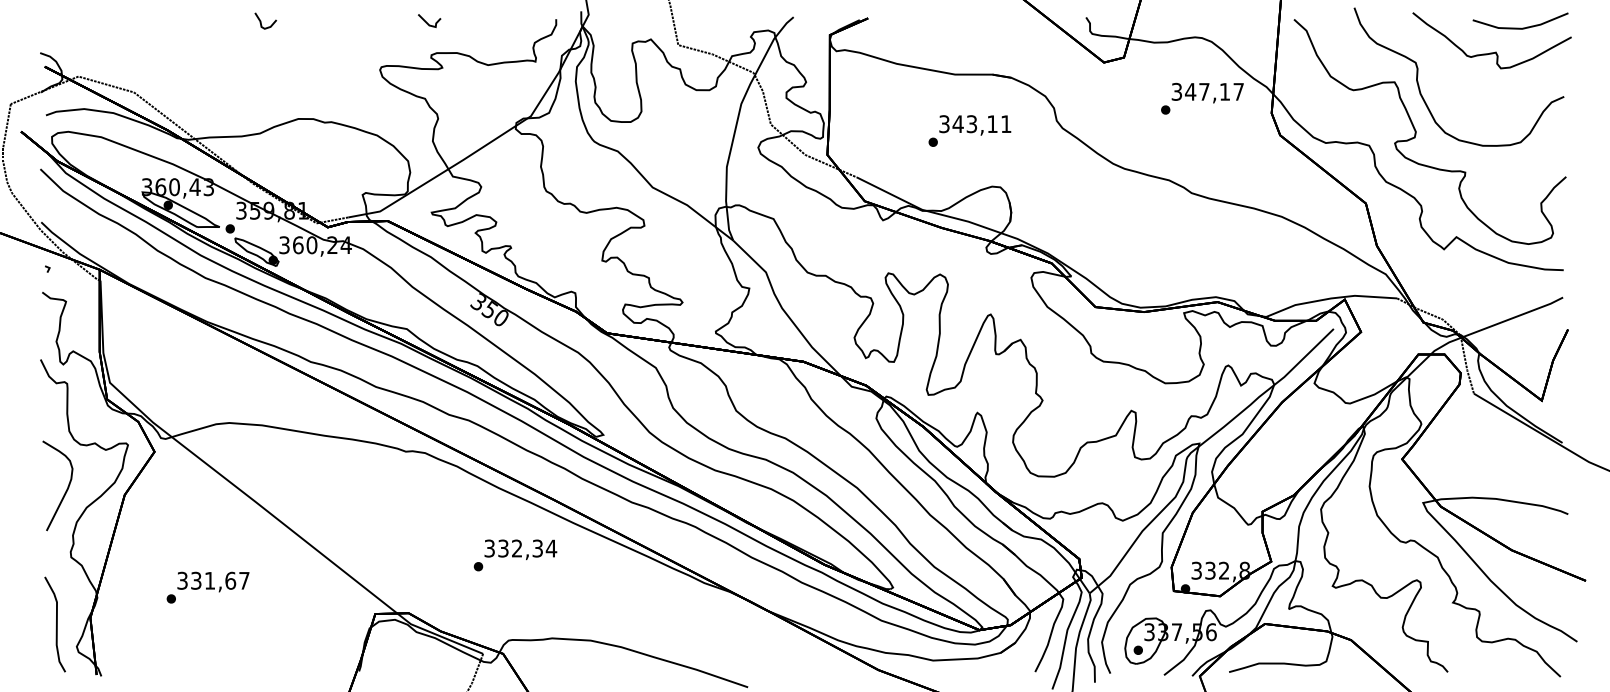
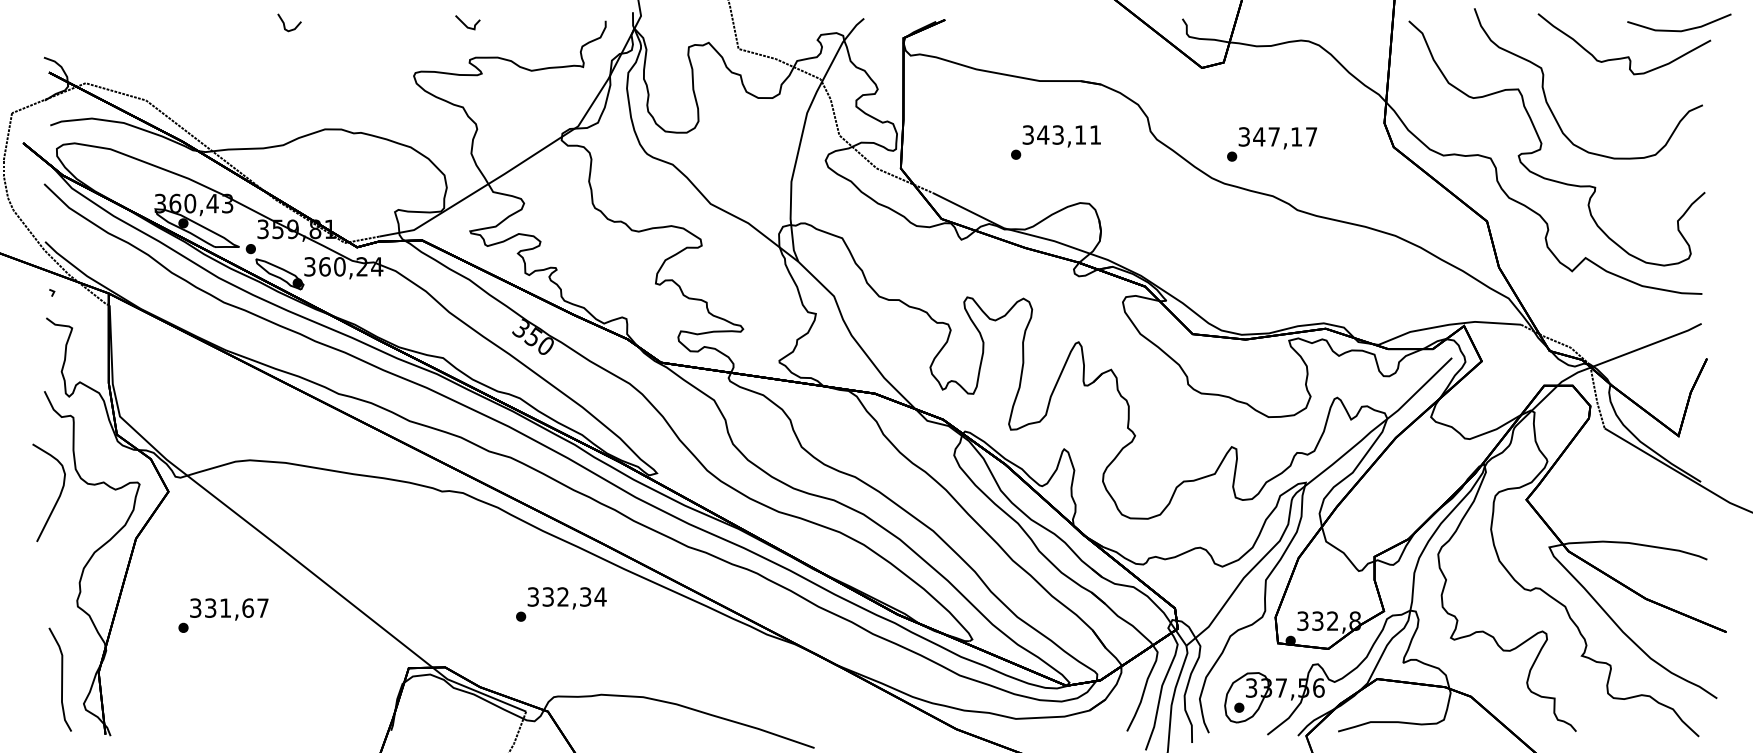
part: (1520, 27) -> (1679, 29), moved
text: (1202, 98) -> (1272, 144), moved
curve: (66, 489) -> (58, 496), moved
text: (207, 587) -> (222, 615), moved

